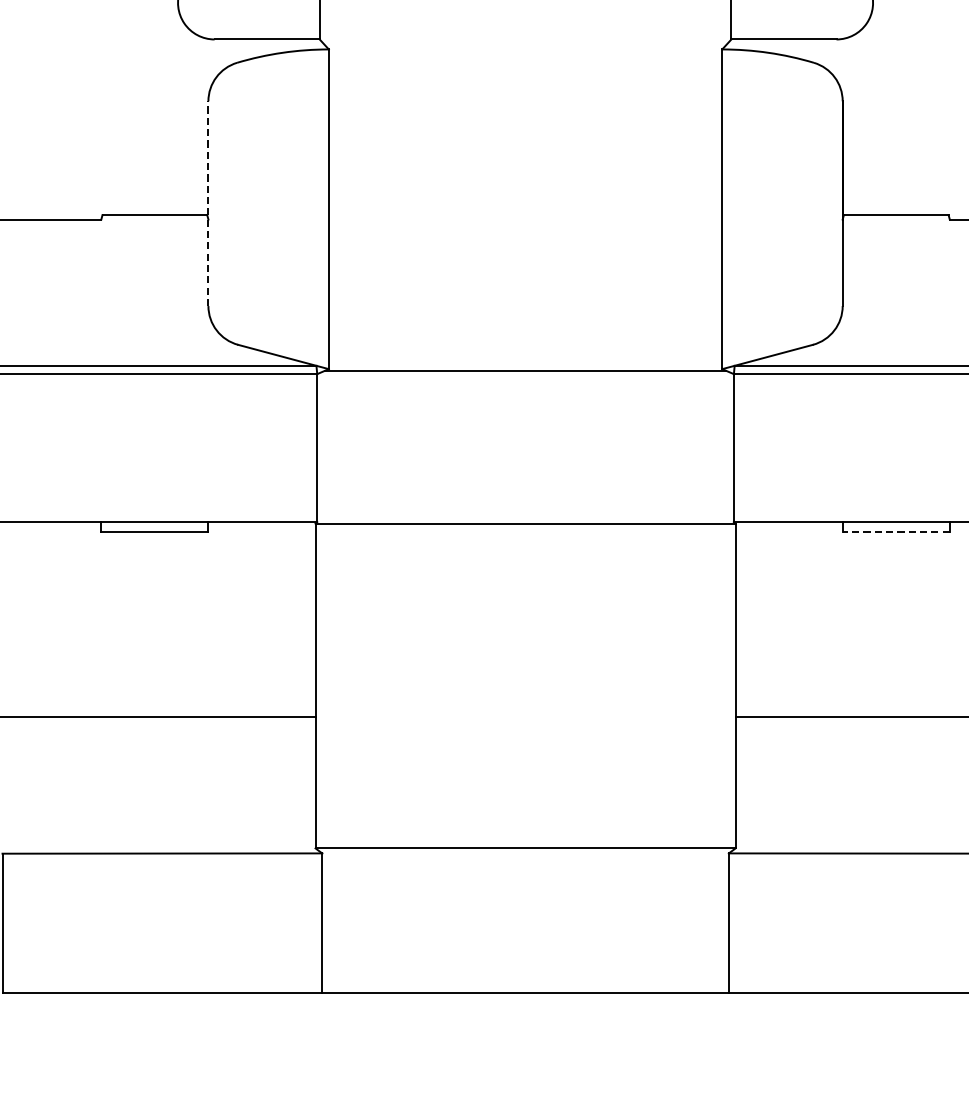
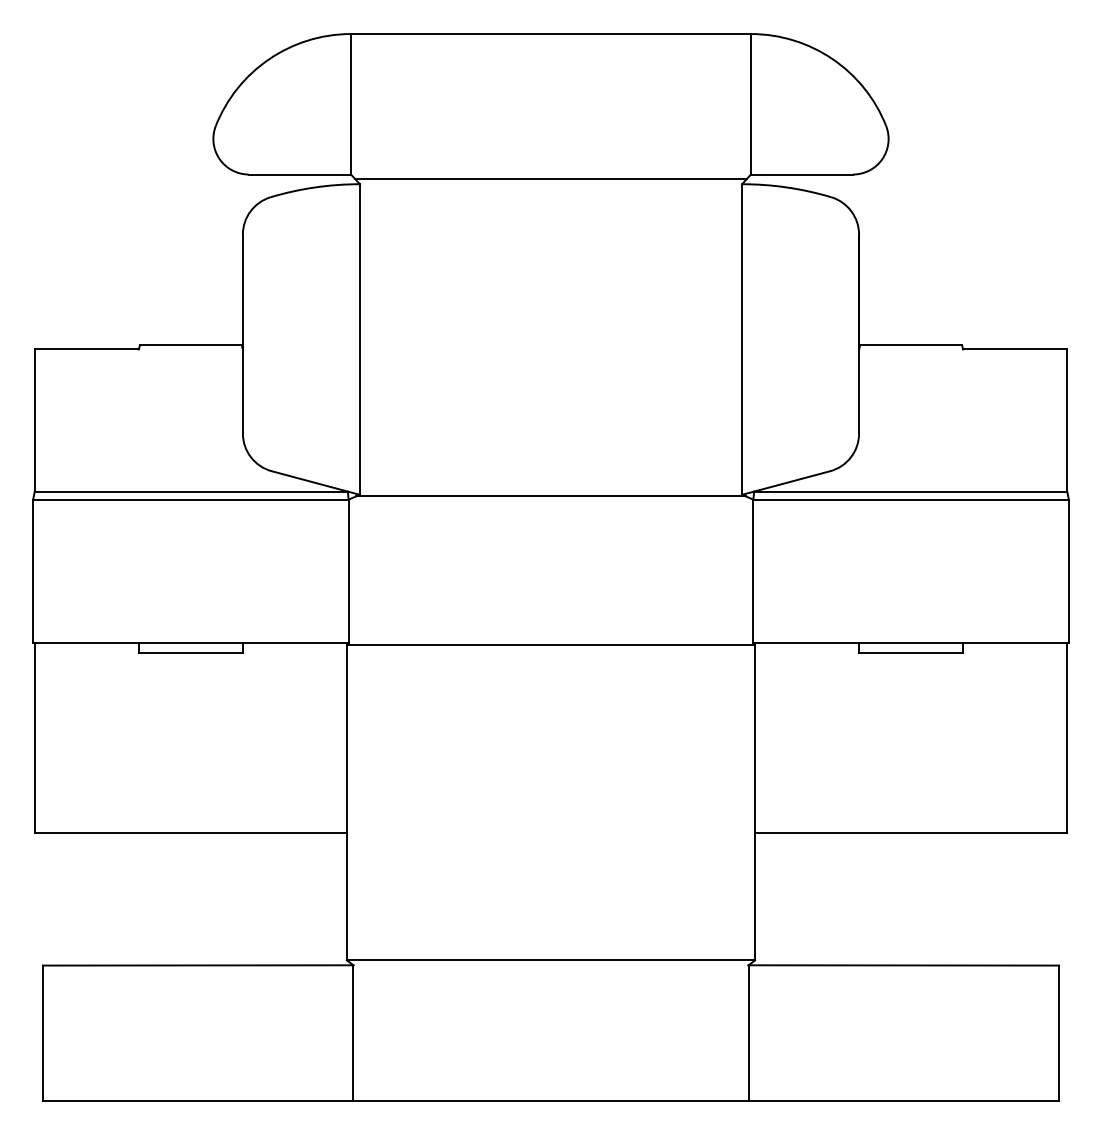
line: (525, 44) -> (550, 179), added
line: (208, 203) -> (242, 333), dashed -> solid
line: (895, 532) -> (910, 653), dashed -> solid

